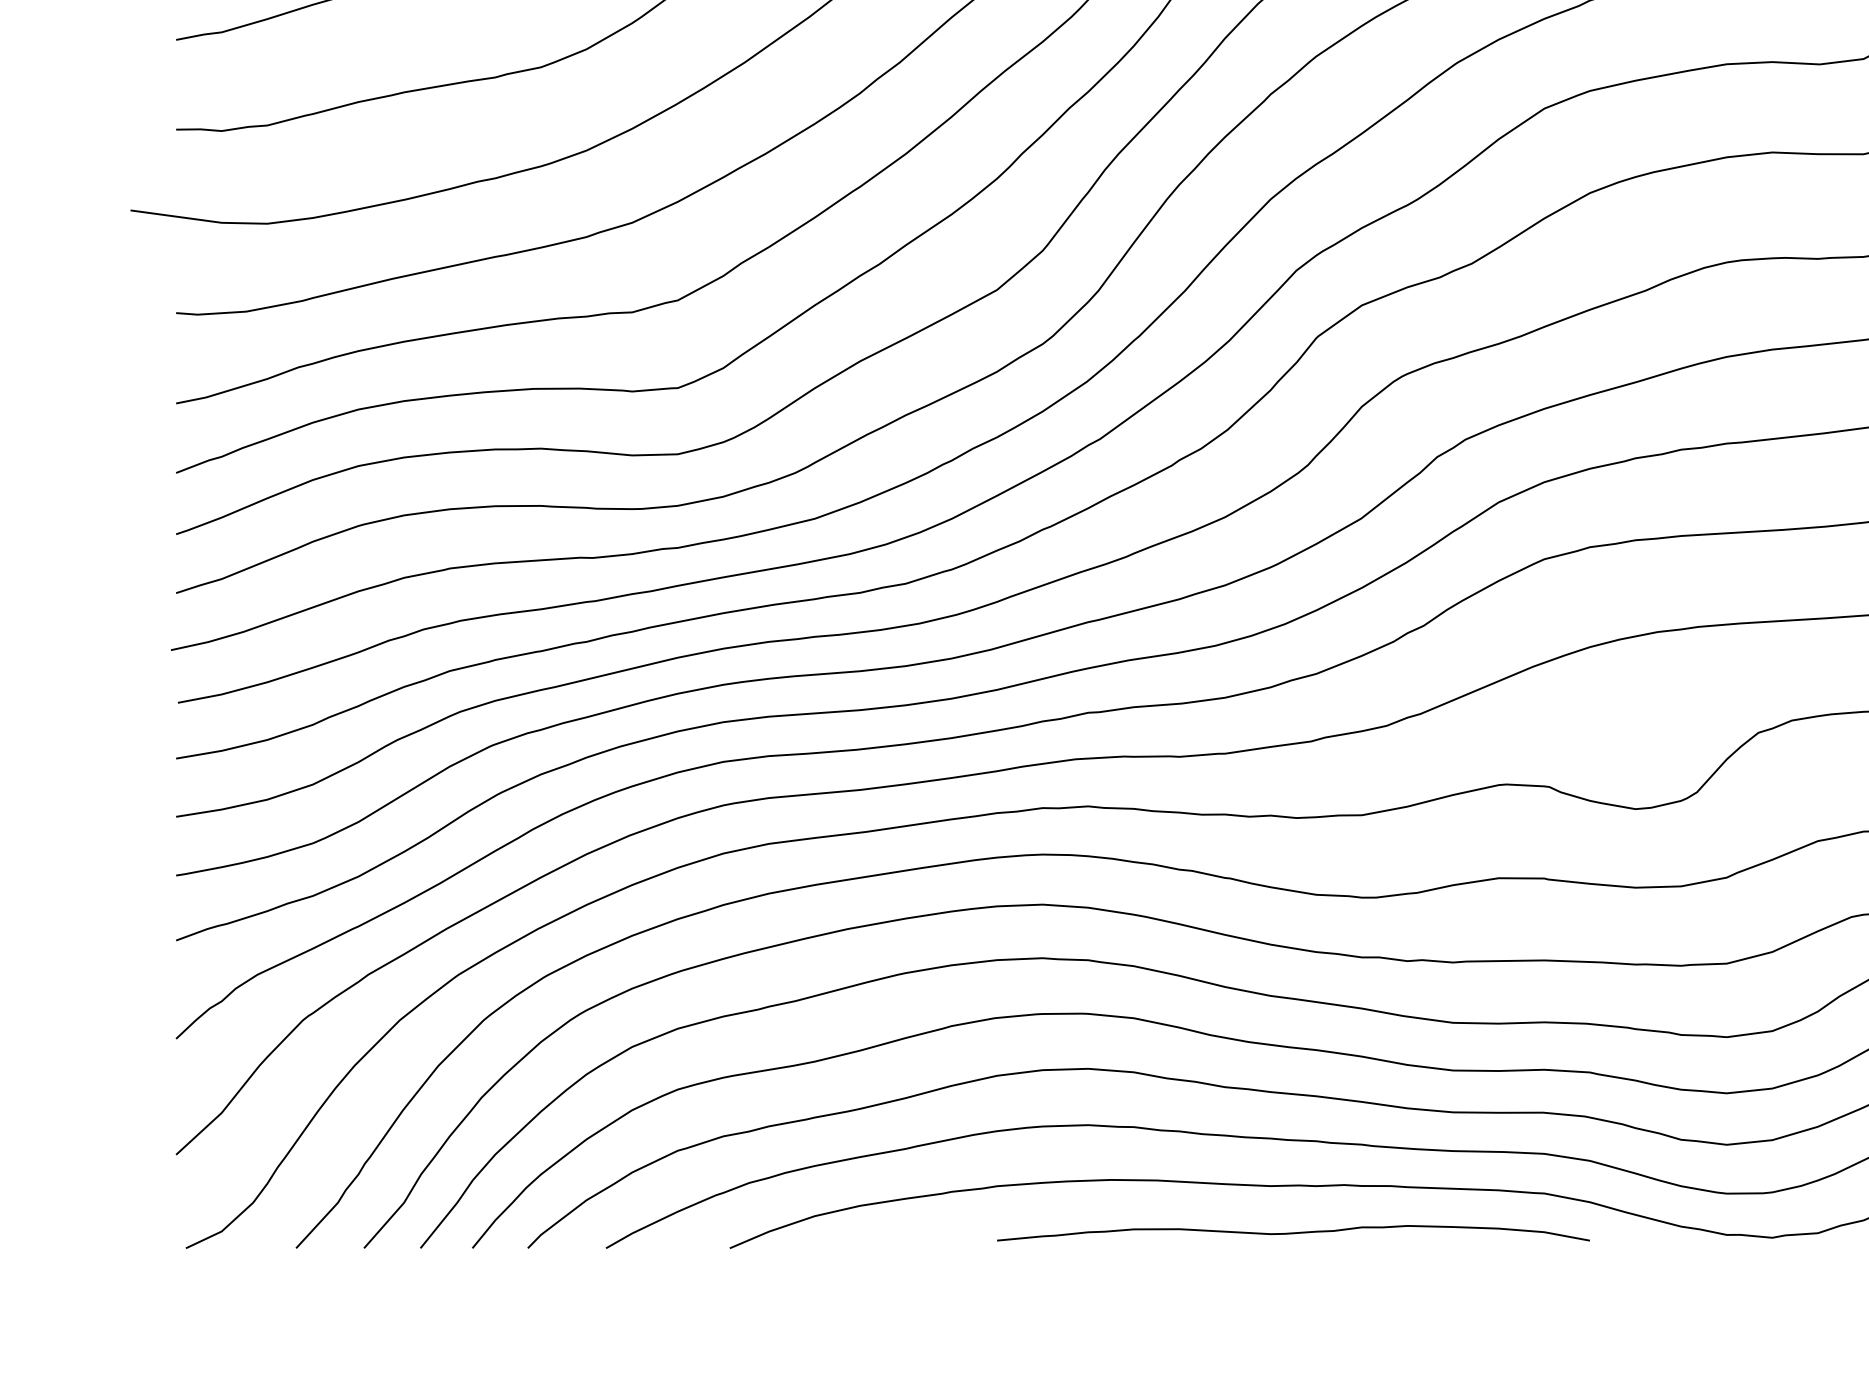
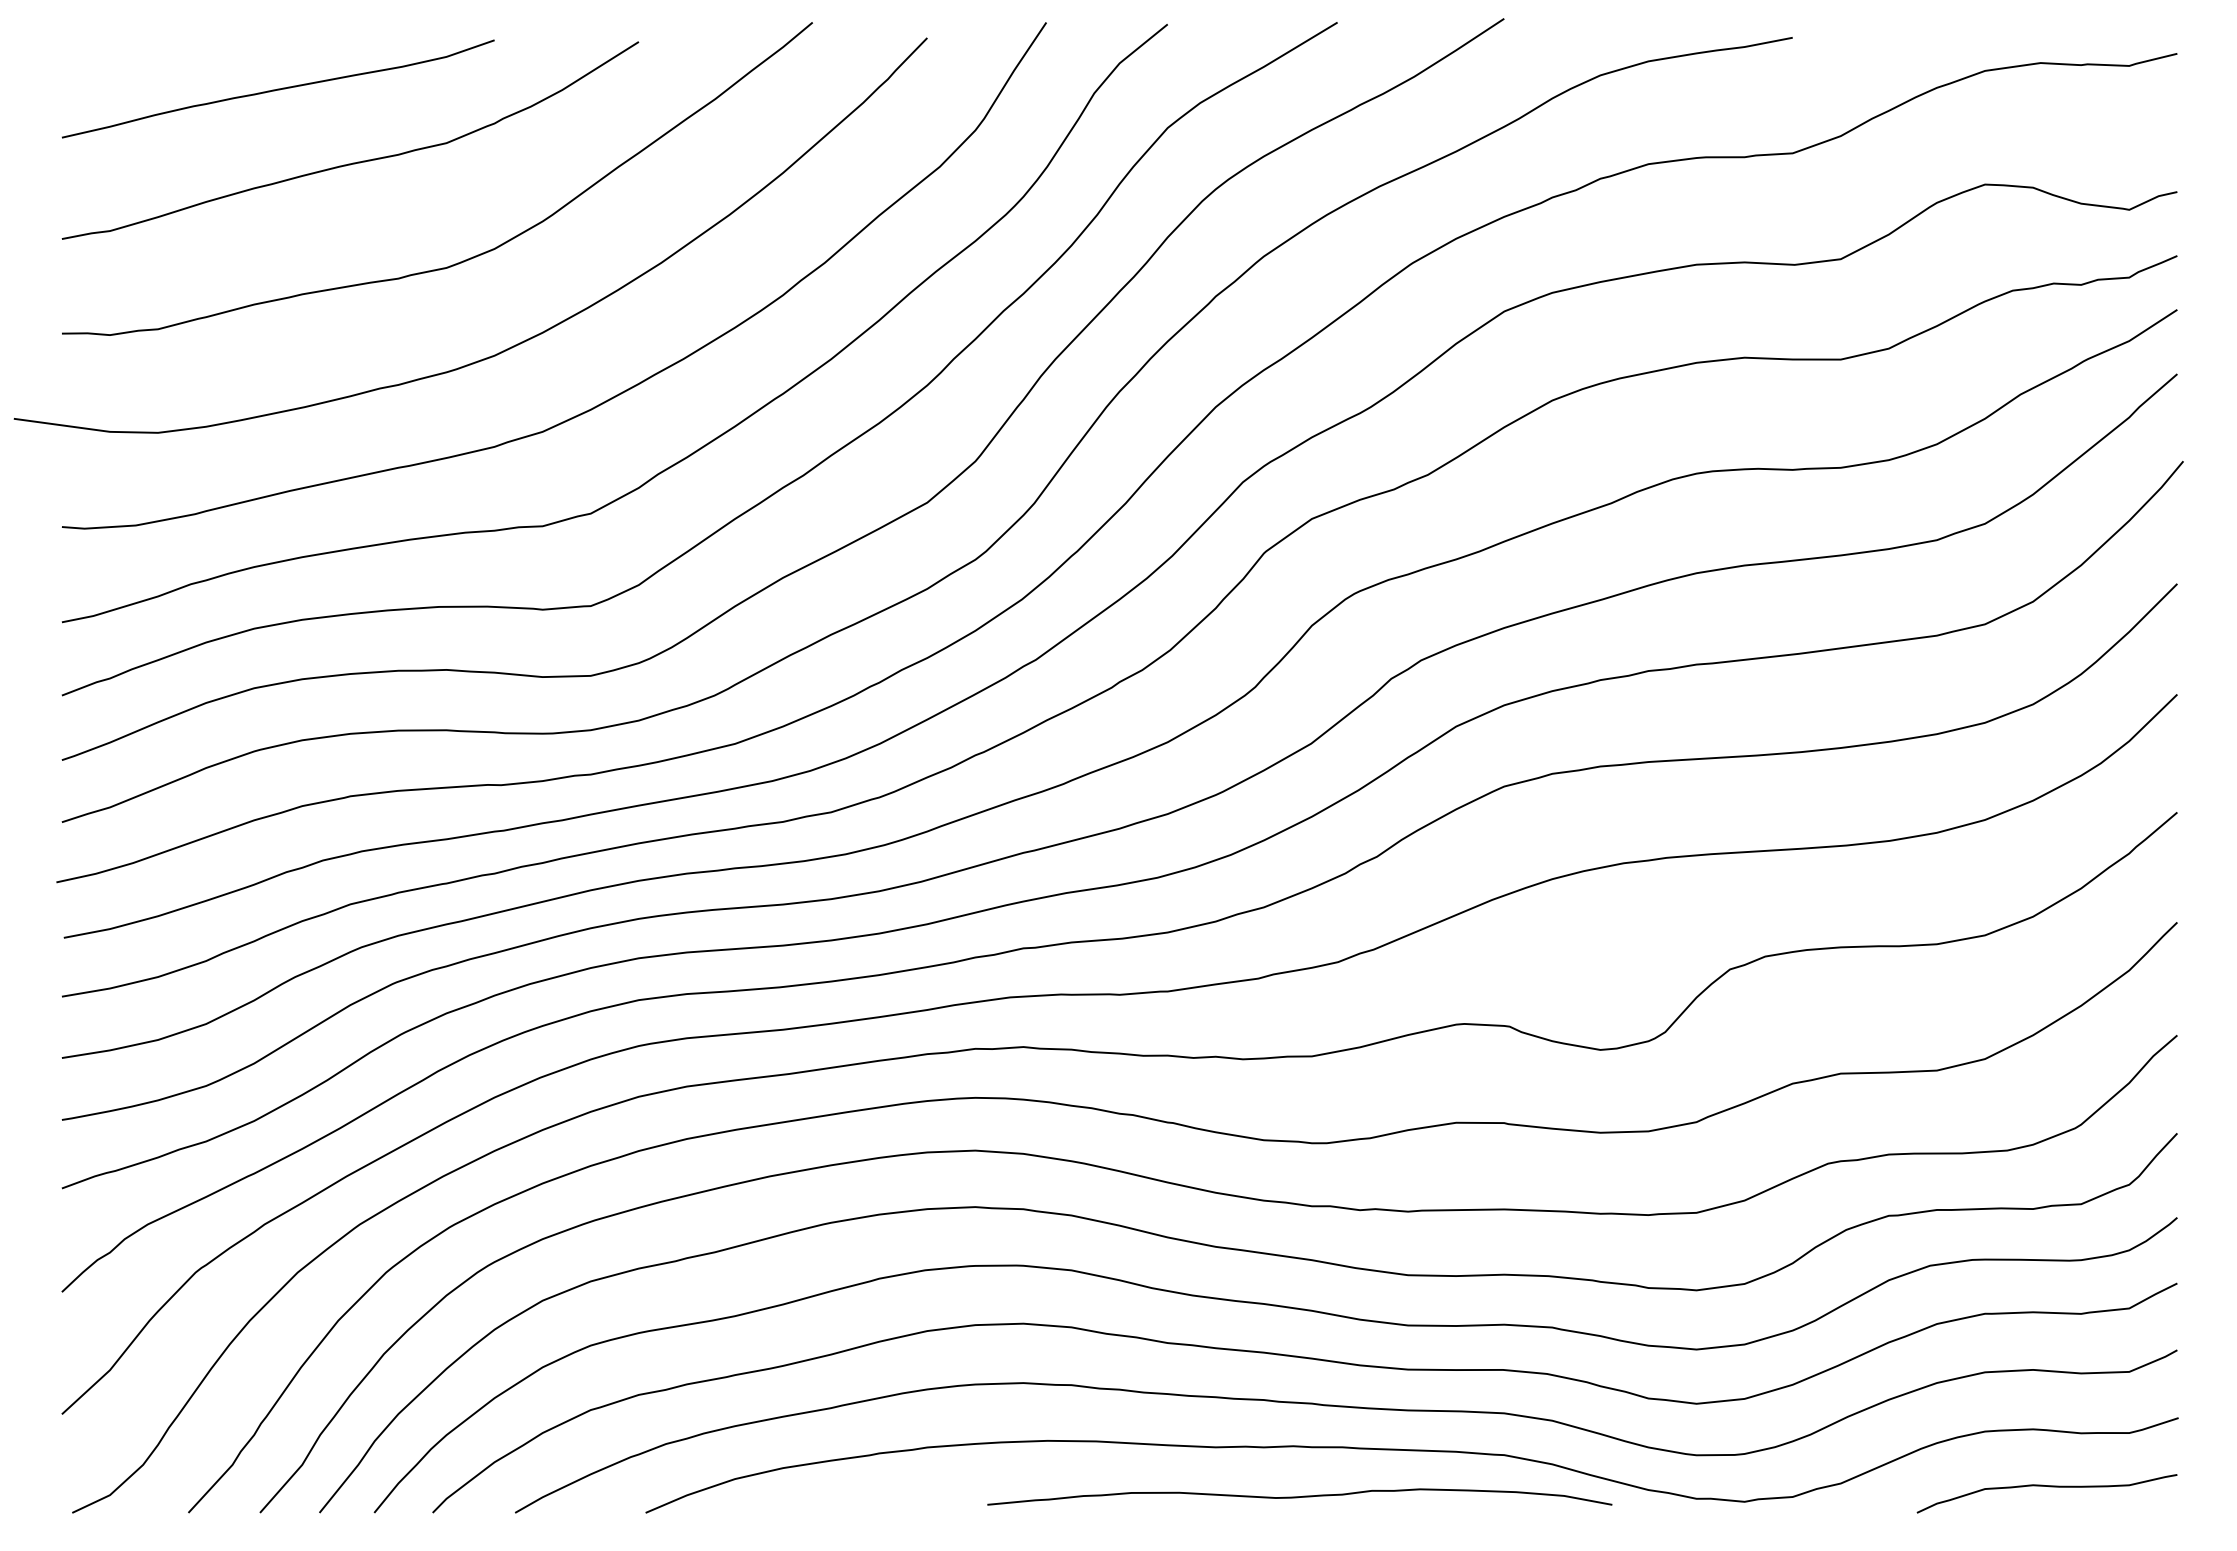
curve: (1293, 1232) -> (1299, 1496), moved

